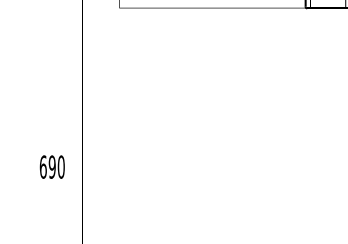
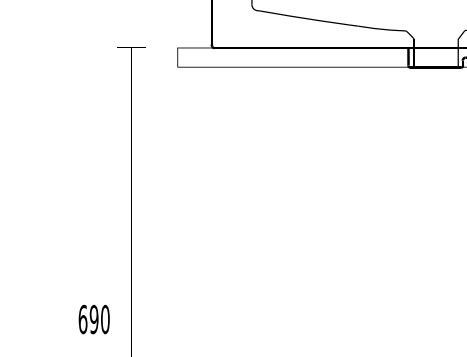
text: (51, 167) -> (93, 319), moved

